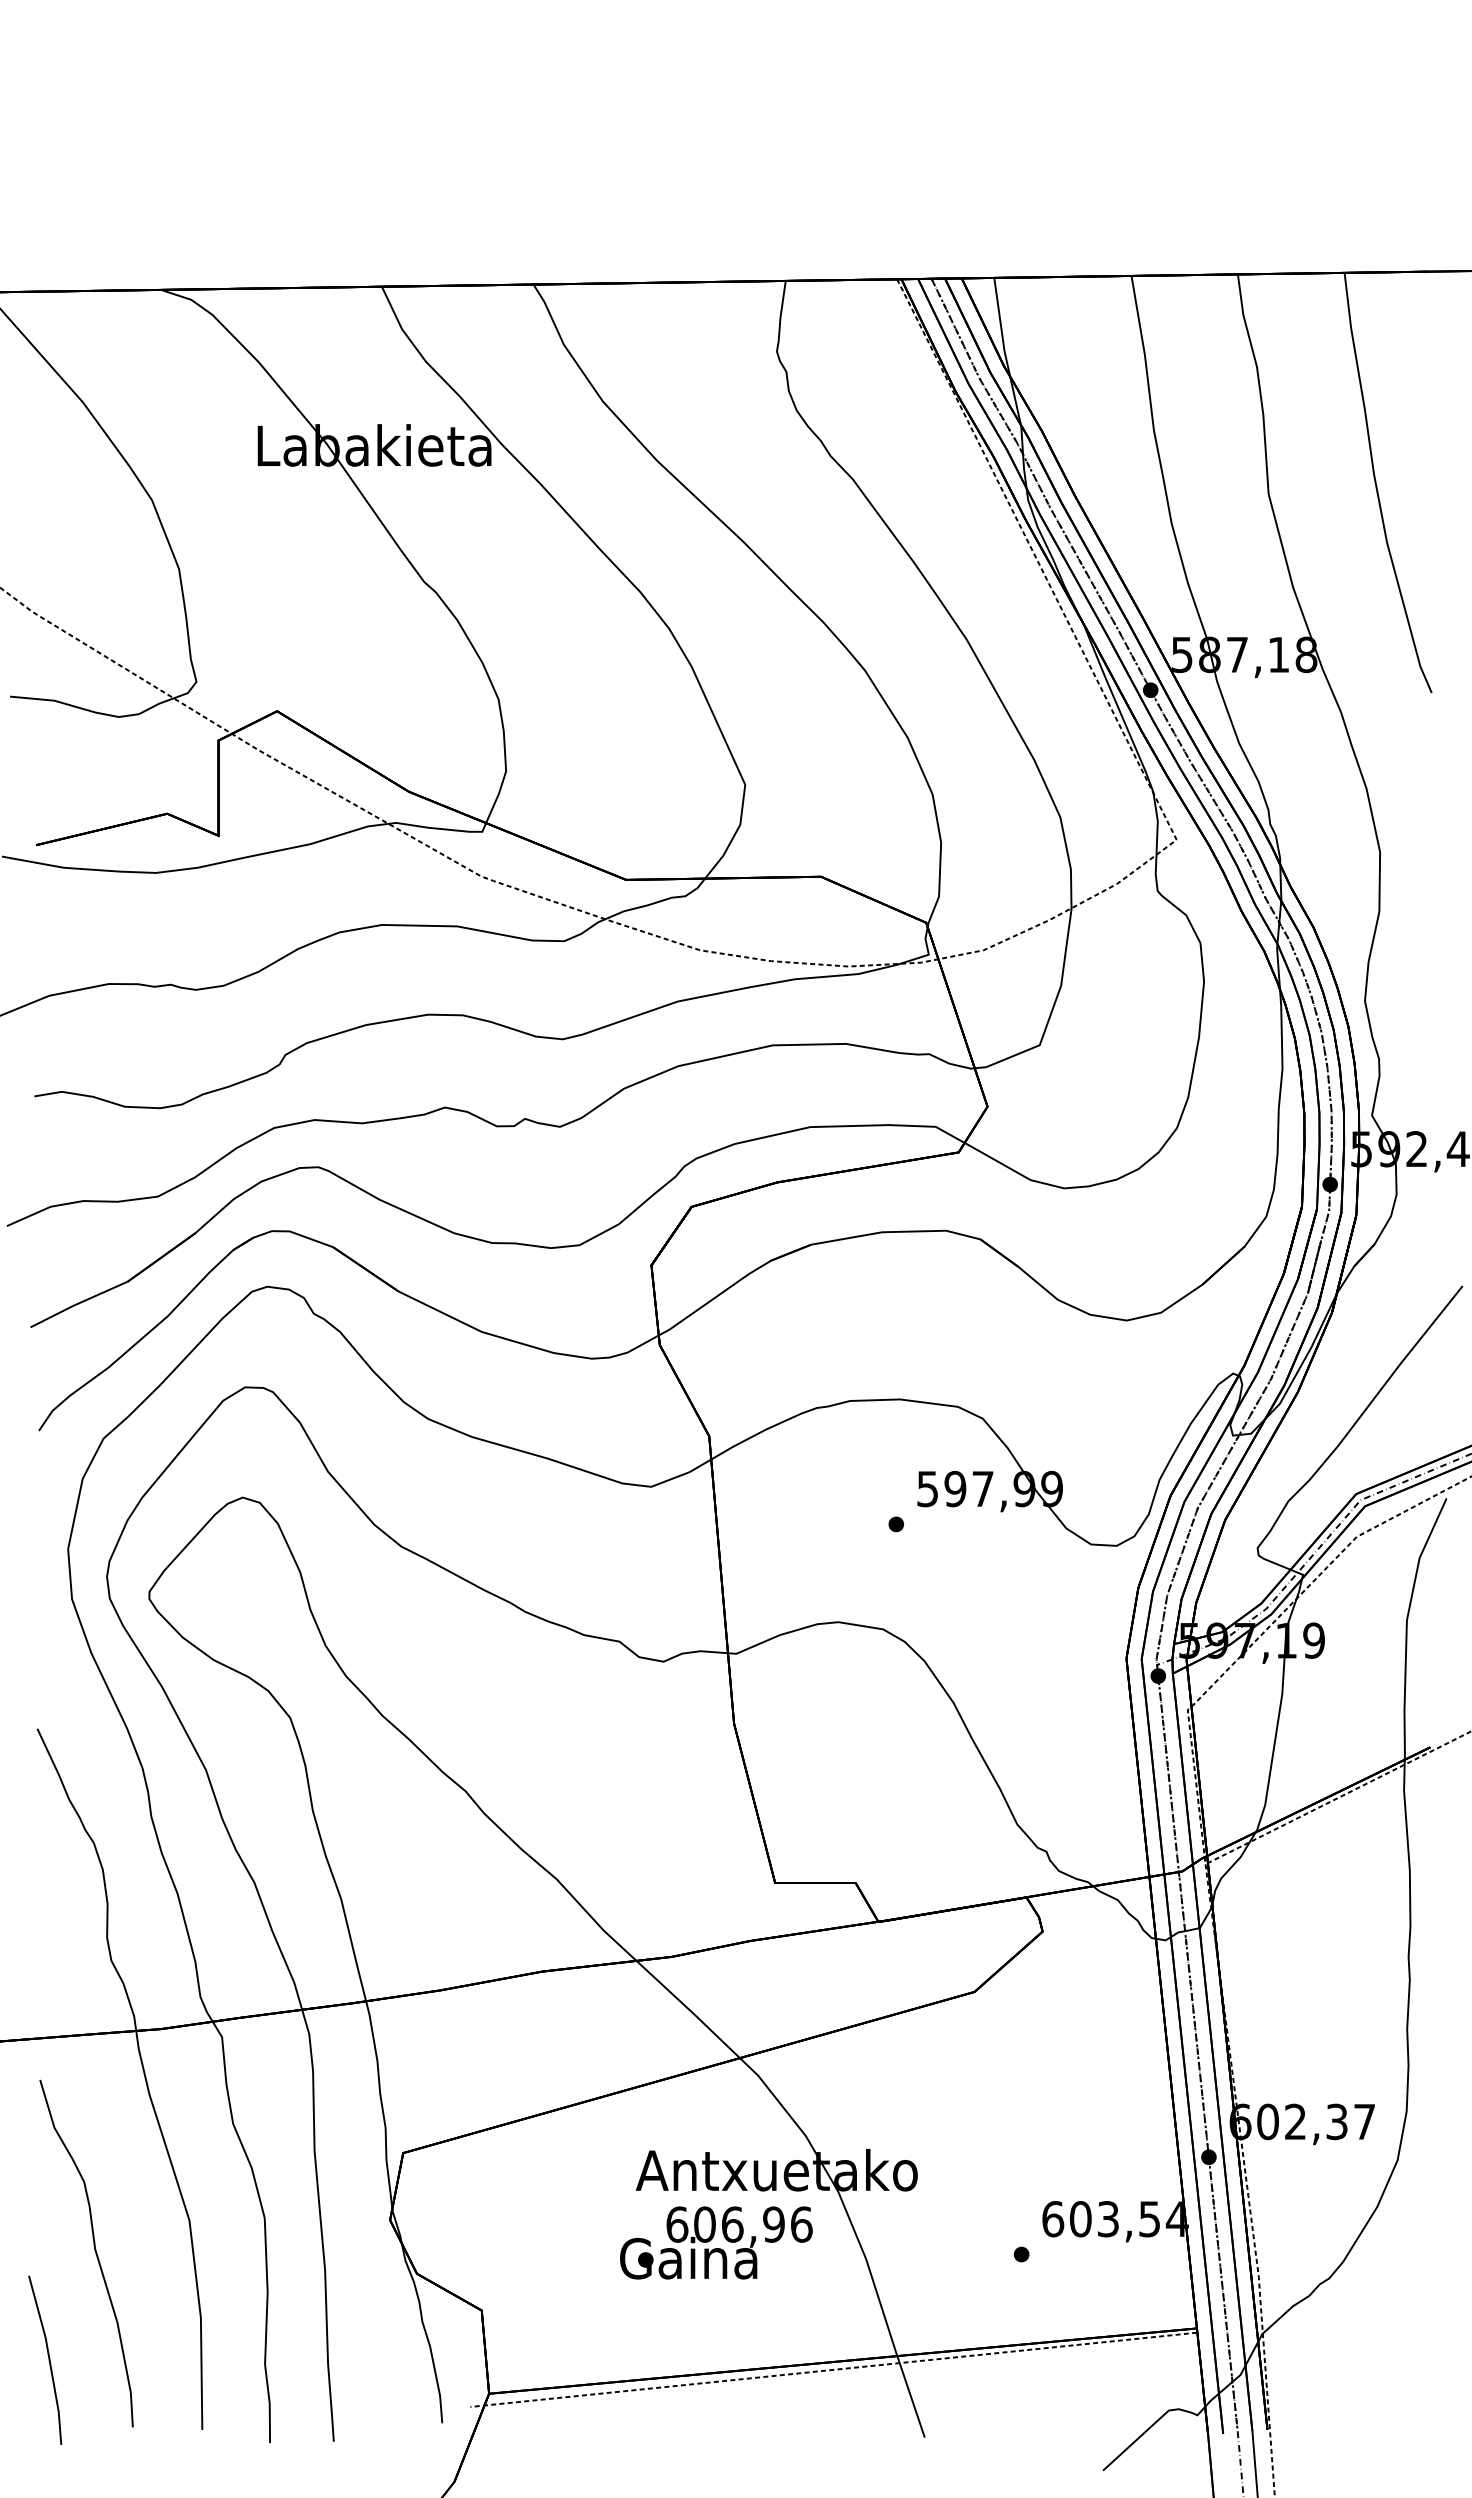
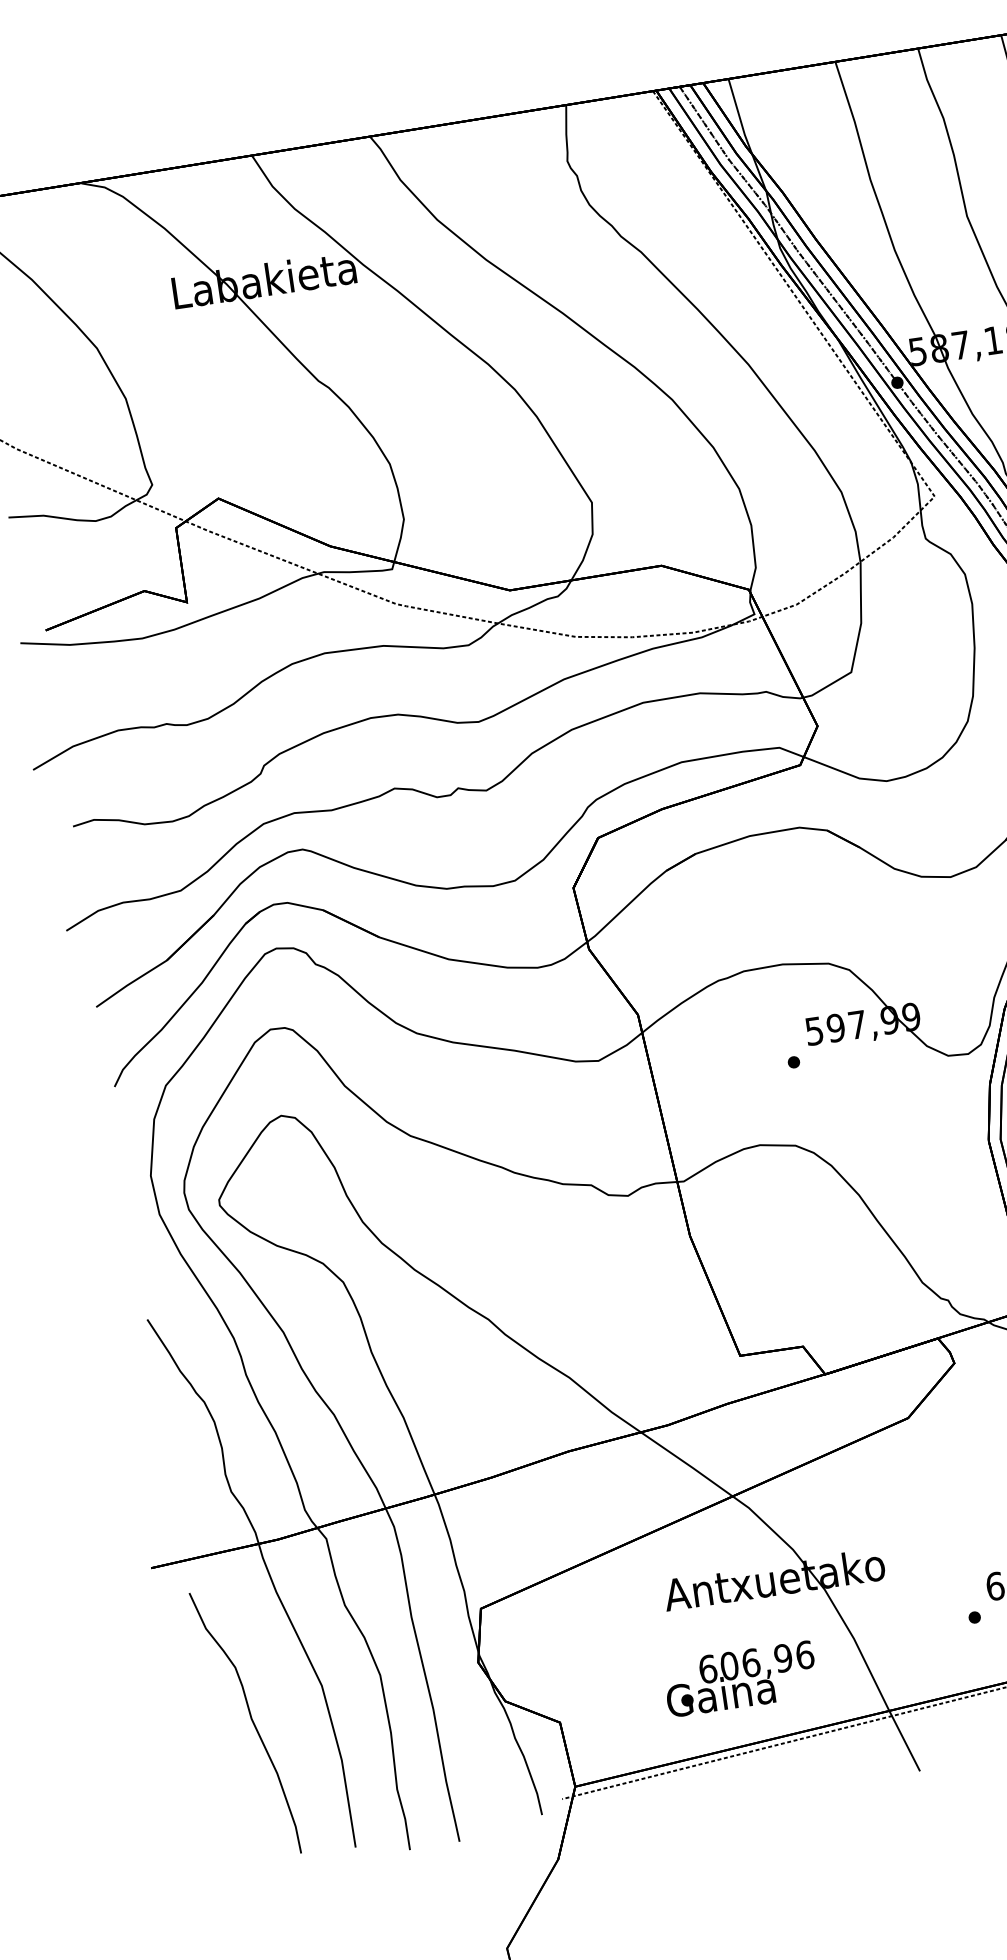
text: (716, 2242) -> (740, 1678), moved
line: (48, 2359) -> (227, 1810), removed

